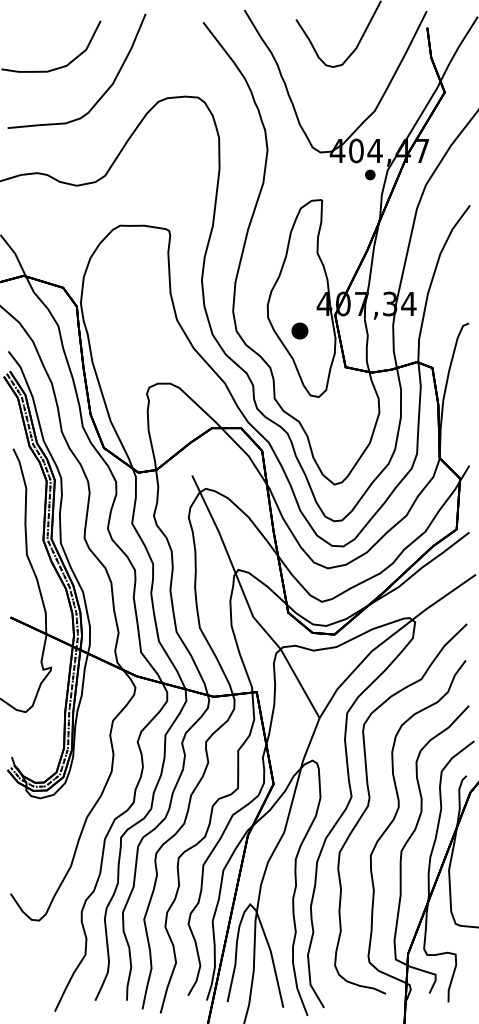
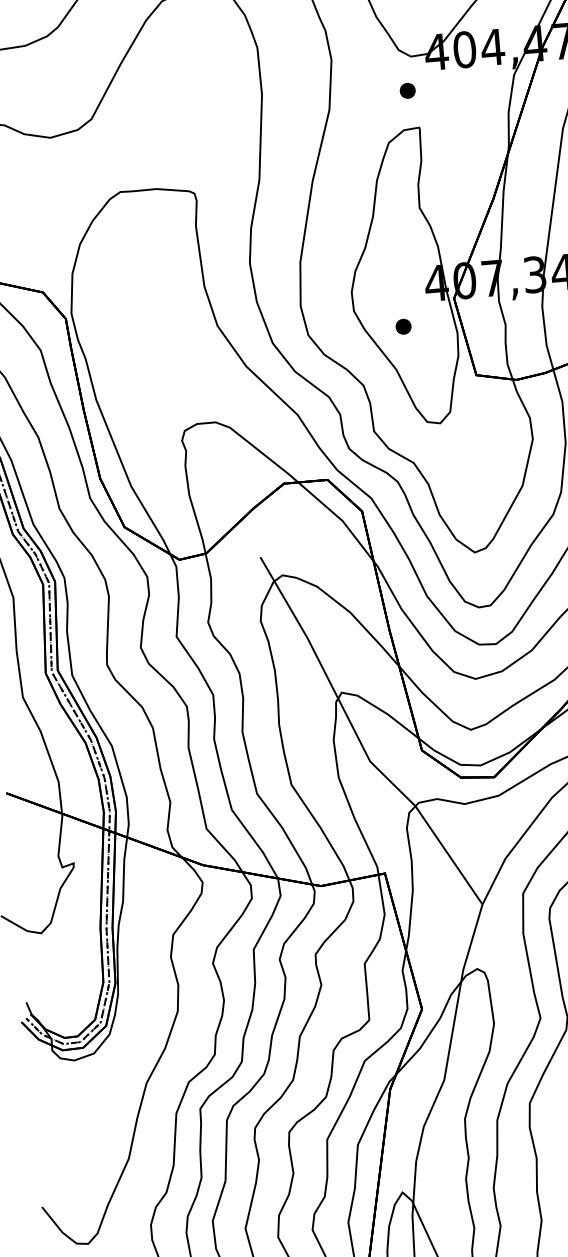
part: (370, 174) -> (407, 90), moved
part: (300, 330) -> (404, 325), size x0.62

